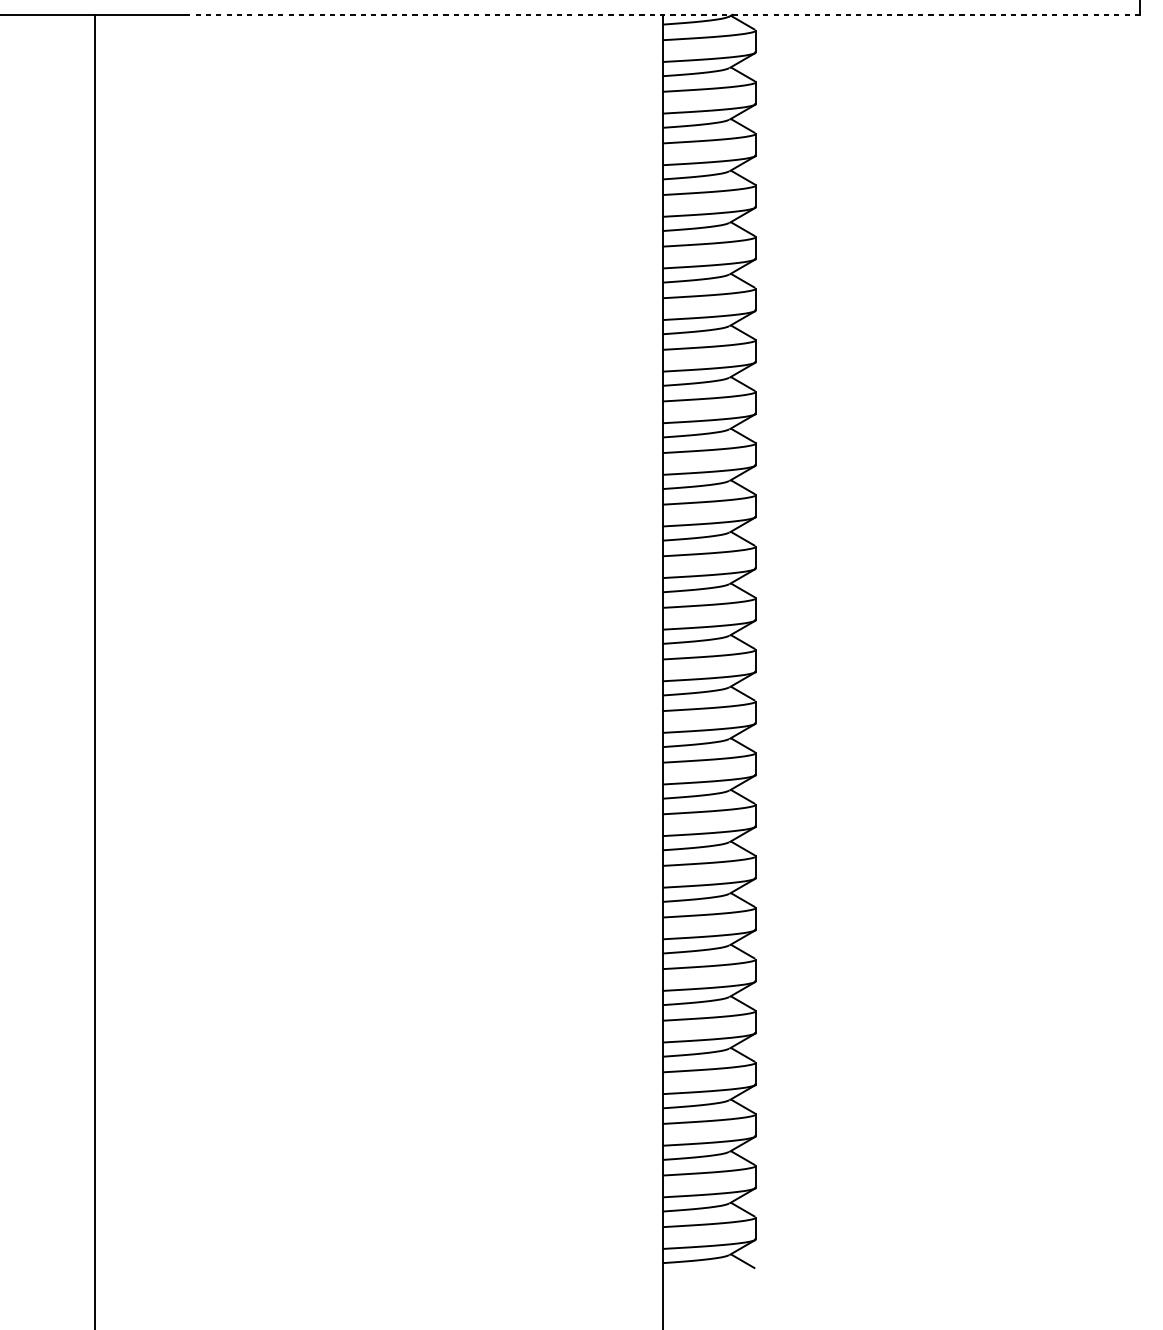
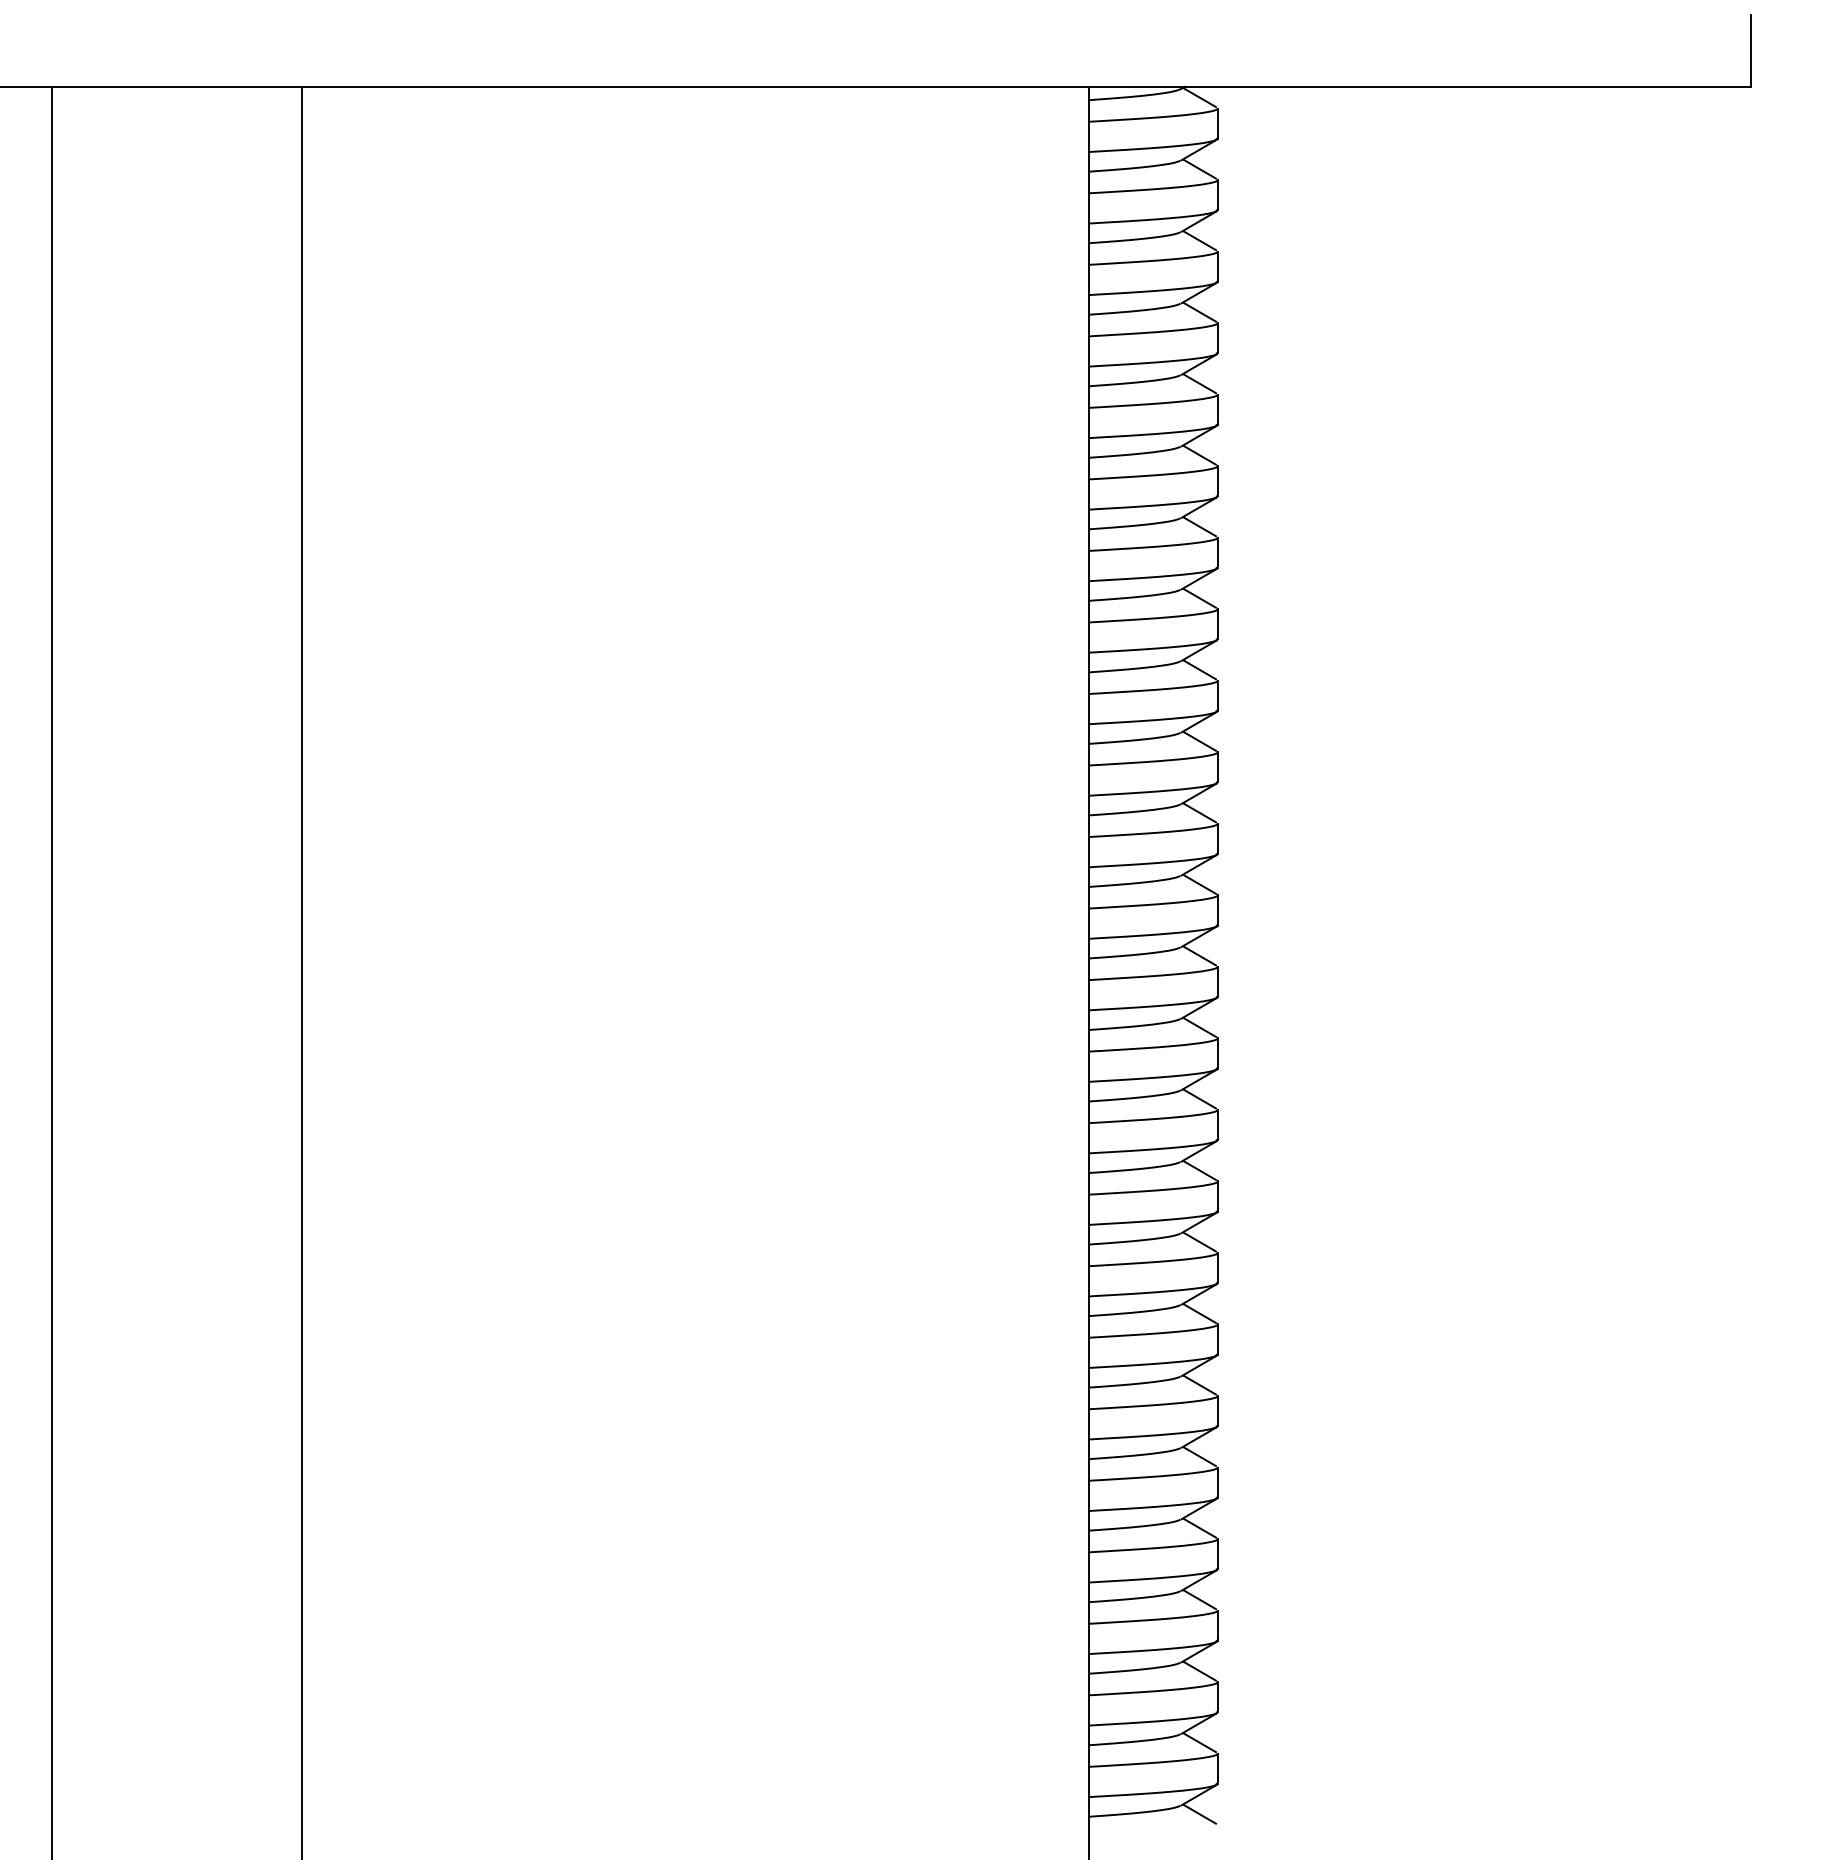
line: (662, 14) -> (1088, 86), dashed -> solid

